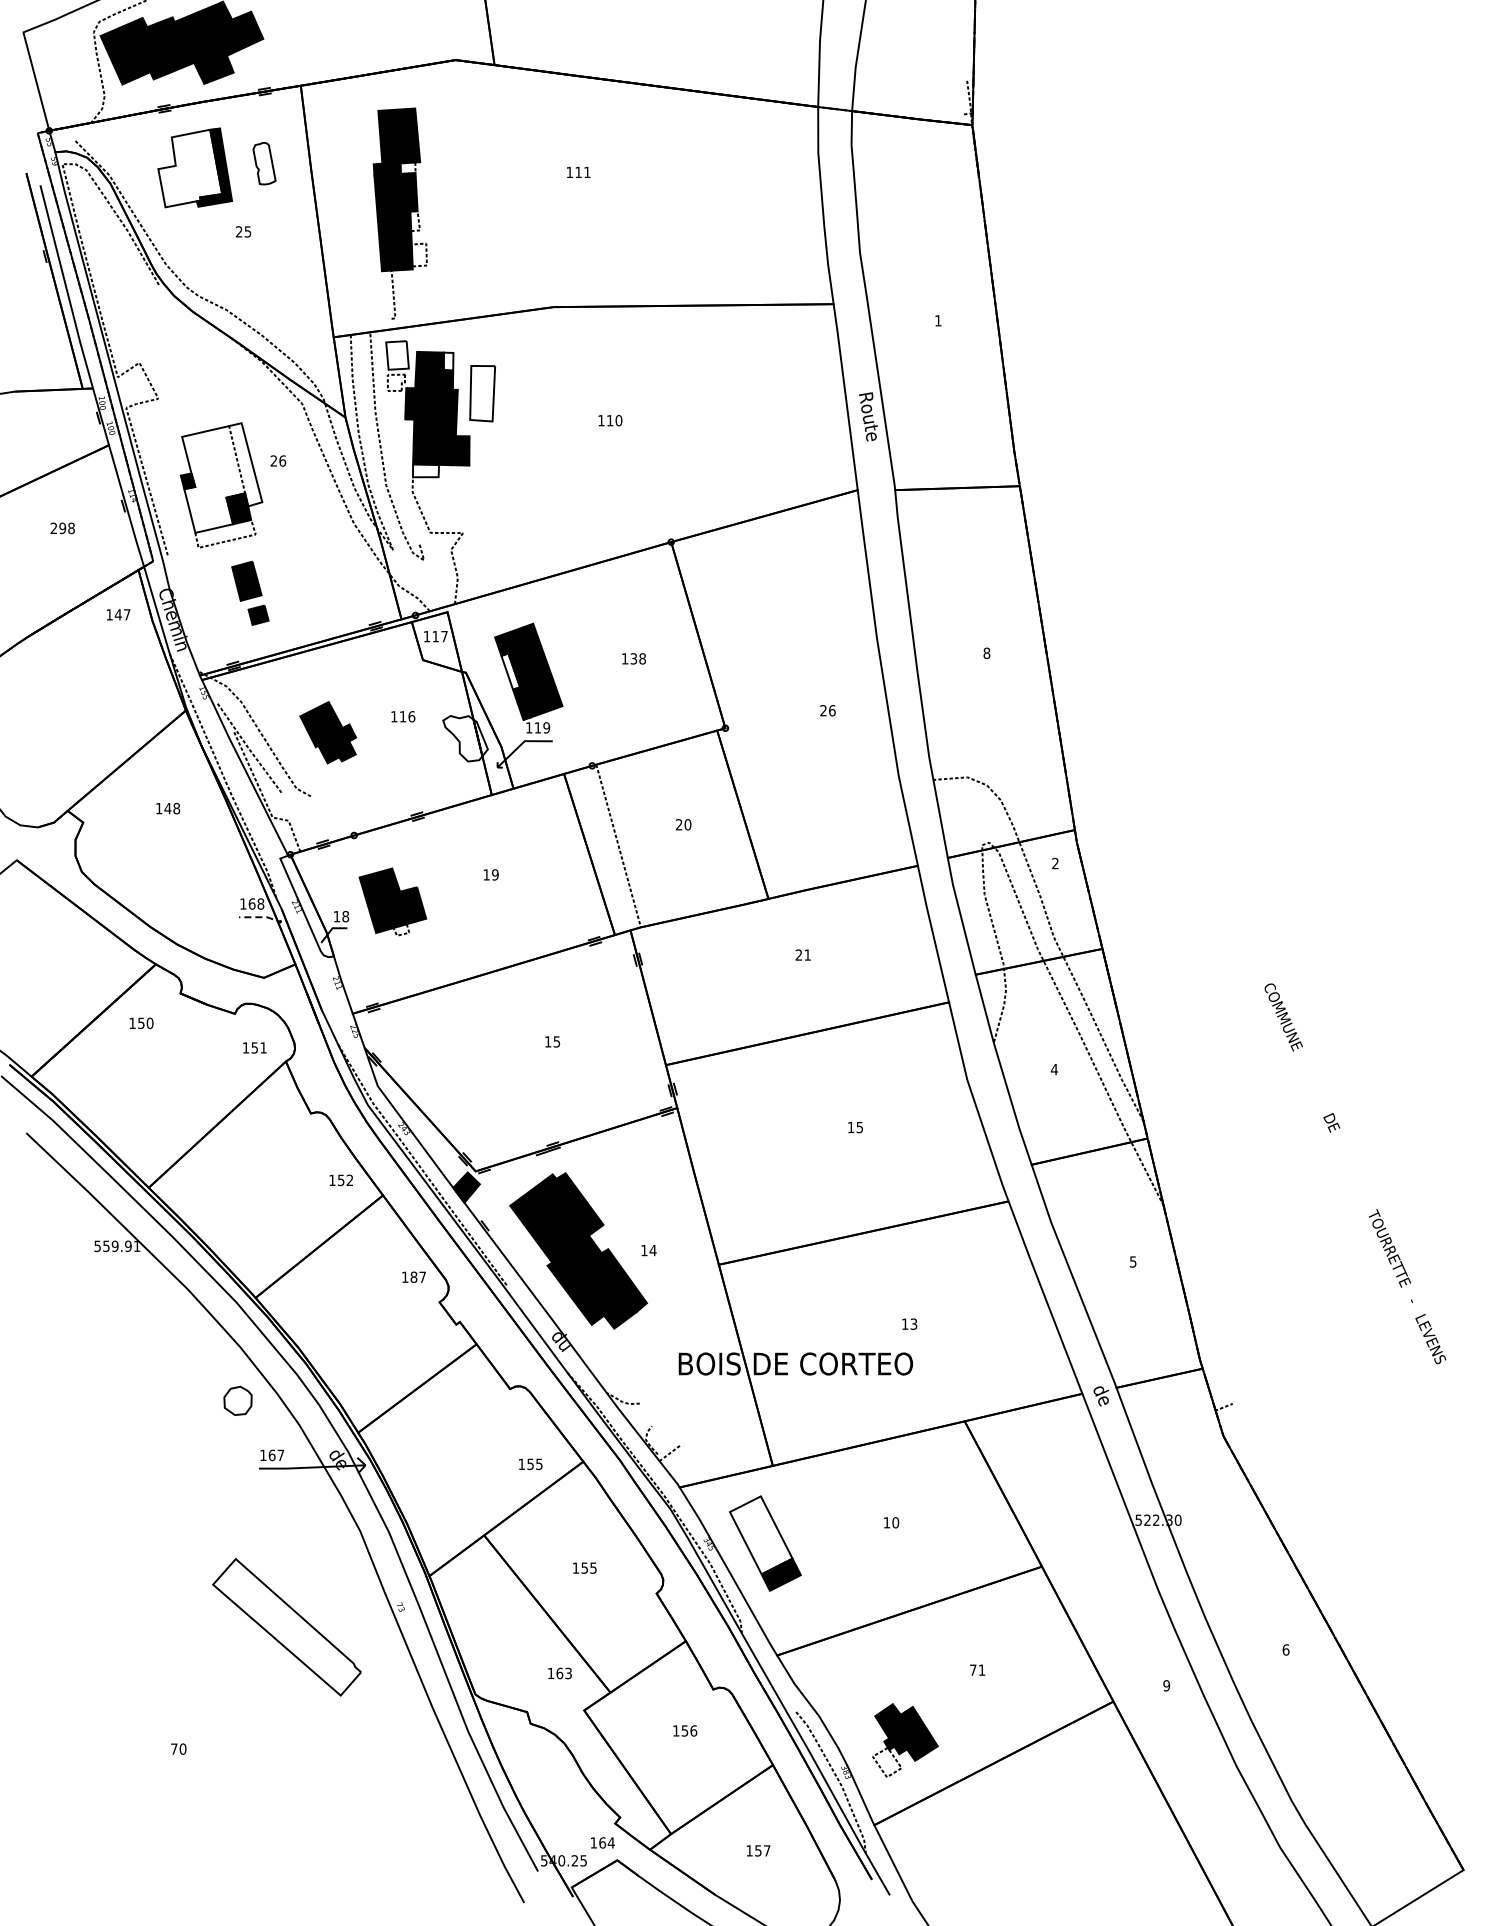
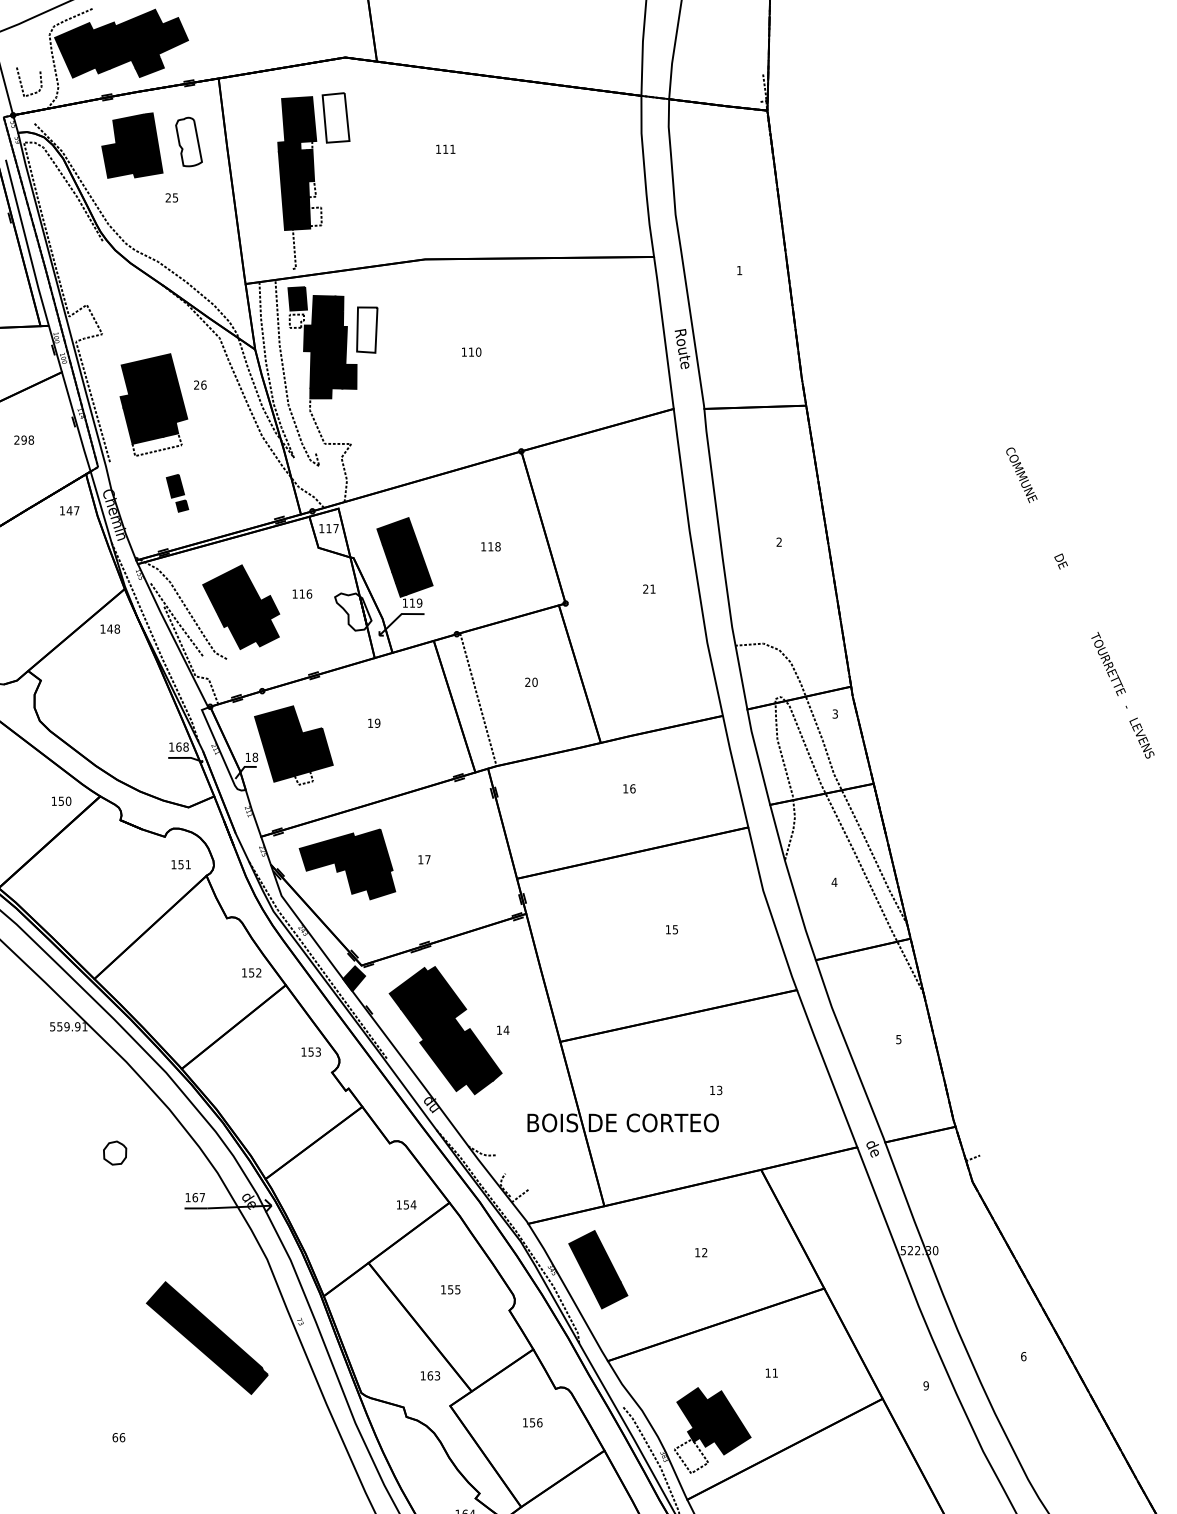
line: (59, 89) -> (21, 81), added
part: (444, 133) -> (336, 117), added
part: (264, 163) -> (189, 142), size x1.43
fill: (190, 168) -> (128, 146), added
fill: (397, 355) -> (297, 298), added
fill: (448, 361) -> (339, 303), added
fill: (425, 470) -> (320, 392), added
fill: (222, 477) -> (154, 398), added
part: (250, 593) -> (177, 493), size x0.71
text: (986, 653) -> (778, 542), 8 -> 2
text: (633, 658) -> (490, 546), 138 -> 118
fill: (510, 671) -> (390, 557), added
text: (832, 710) -> (653, 588), 26 -> 21
part: (327, 732) -> (240, 606), size x1.67
text: (168, 808) -> (110, 629), moved
text: (1055, 863) -> (835, 713), 2 -> 3
part: (392, 901) -> (293, 745), size x1.43
line: (262, 917) -> (187, 758), dashed -> solid
text: (803, 954) -> (629, 788), 21 -> 16
text: (141, 1023) -> (61, 801), moved
text: (556, 1041) -> (427, 859), 15 -> 17
part: (458, 1047) -> (347, 864), added
text: (1355, 1173) -> (1080, 602), moved
text: (417, 1276) -> (314, 1051), 187 -> 153
part: (237, 1400) -> (114, 1152), moved
text: (538, 1464) -> (412, 1205), 155 -> 154
text: (895, 1522) -> (704, 1252), 10 -> 12
fill: (760, 1535) -> (594, 1263), added
fill: (287, 1627) -> (207, 1338), added
text: (973, 1669) -> (768, 1372), 71 -> 11
part: (905, 1740) -> (712, 1430), size x1.43
text: (178, 1748) -> (118, 1437), 70 -> 66

